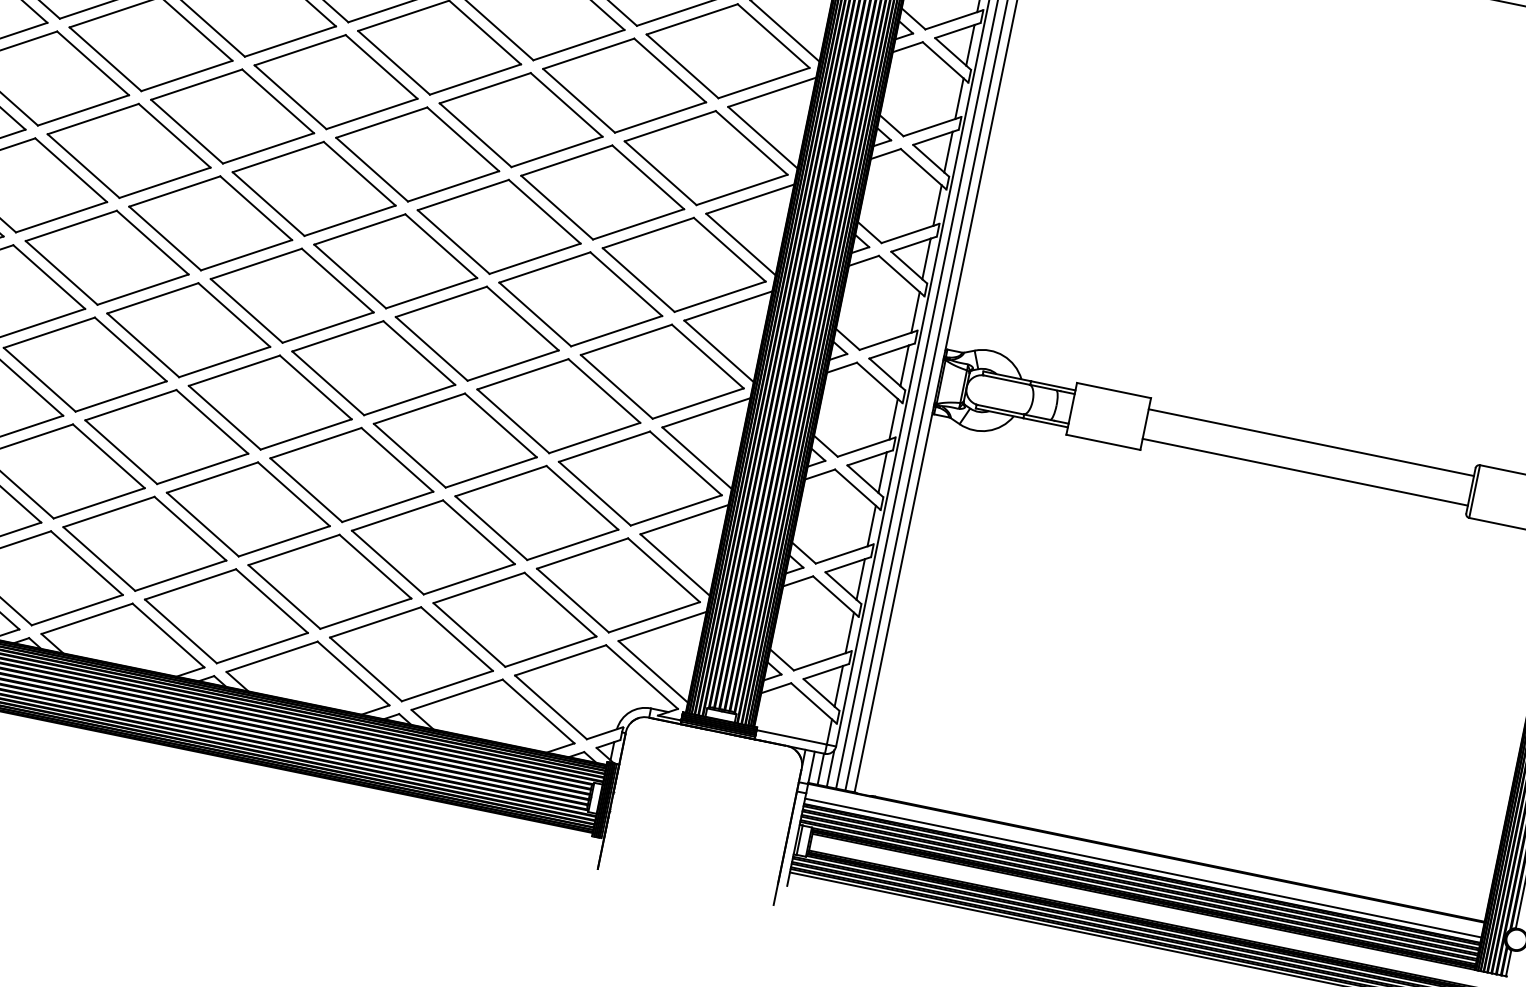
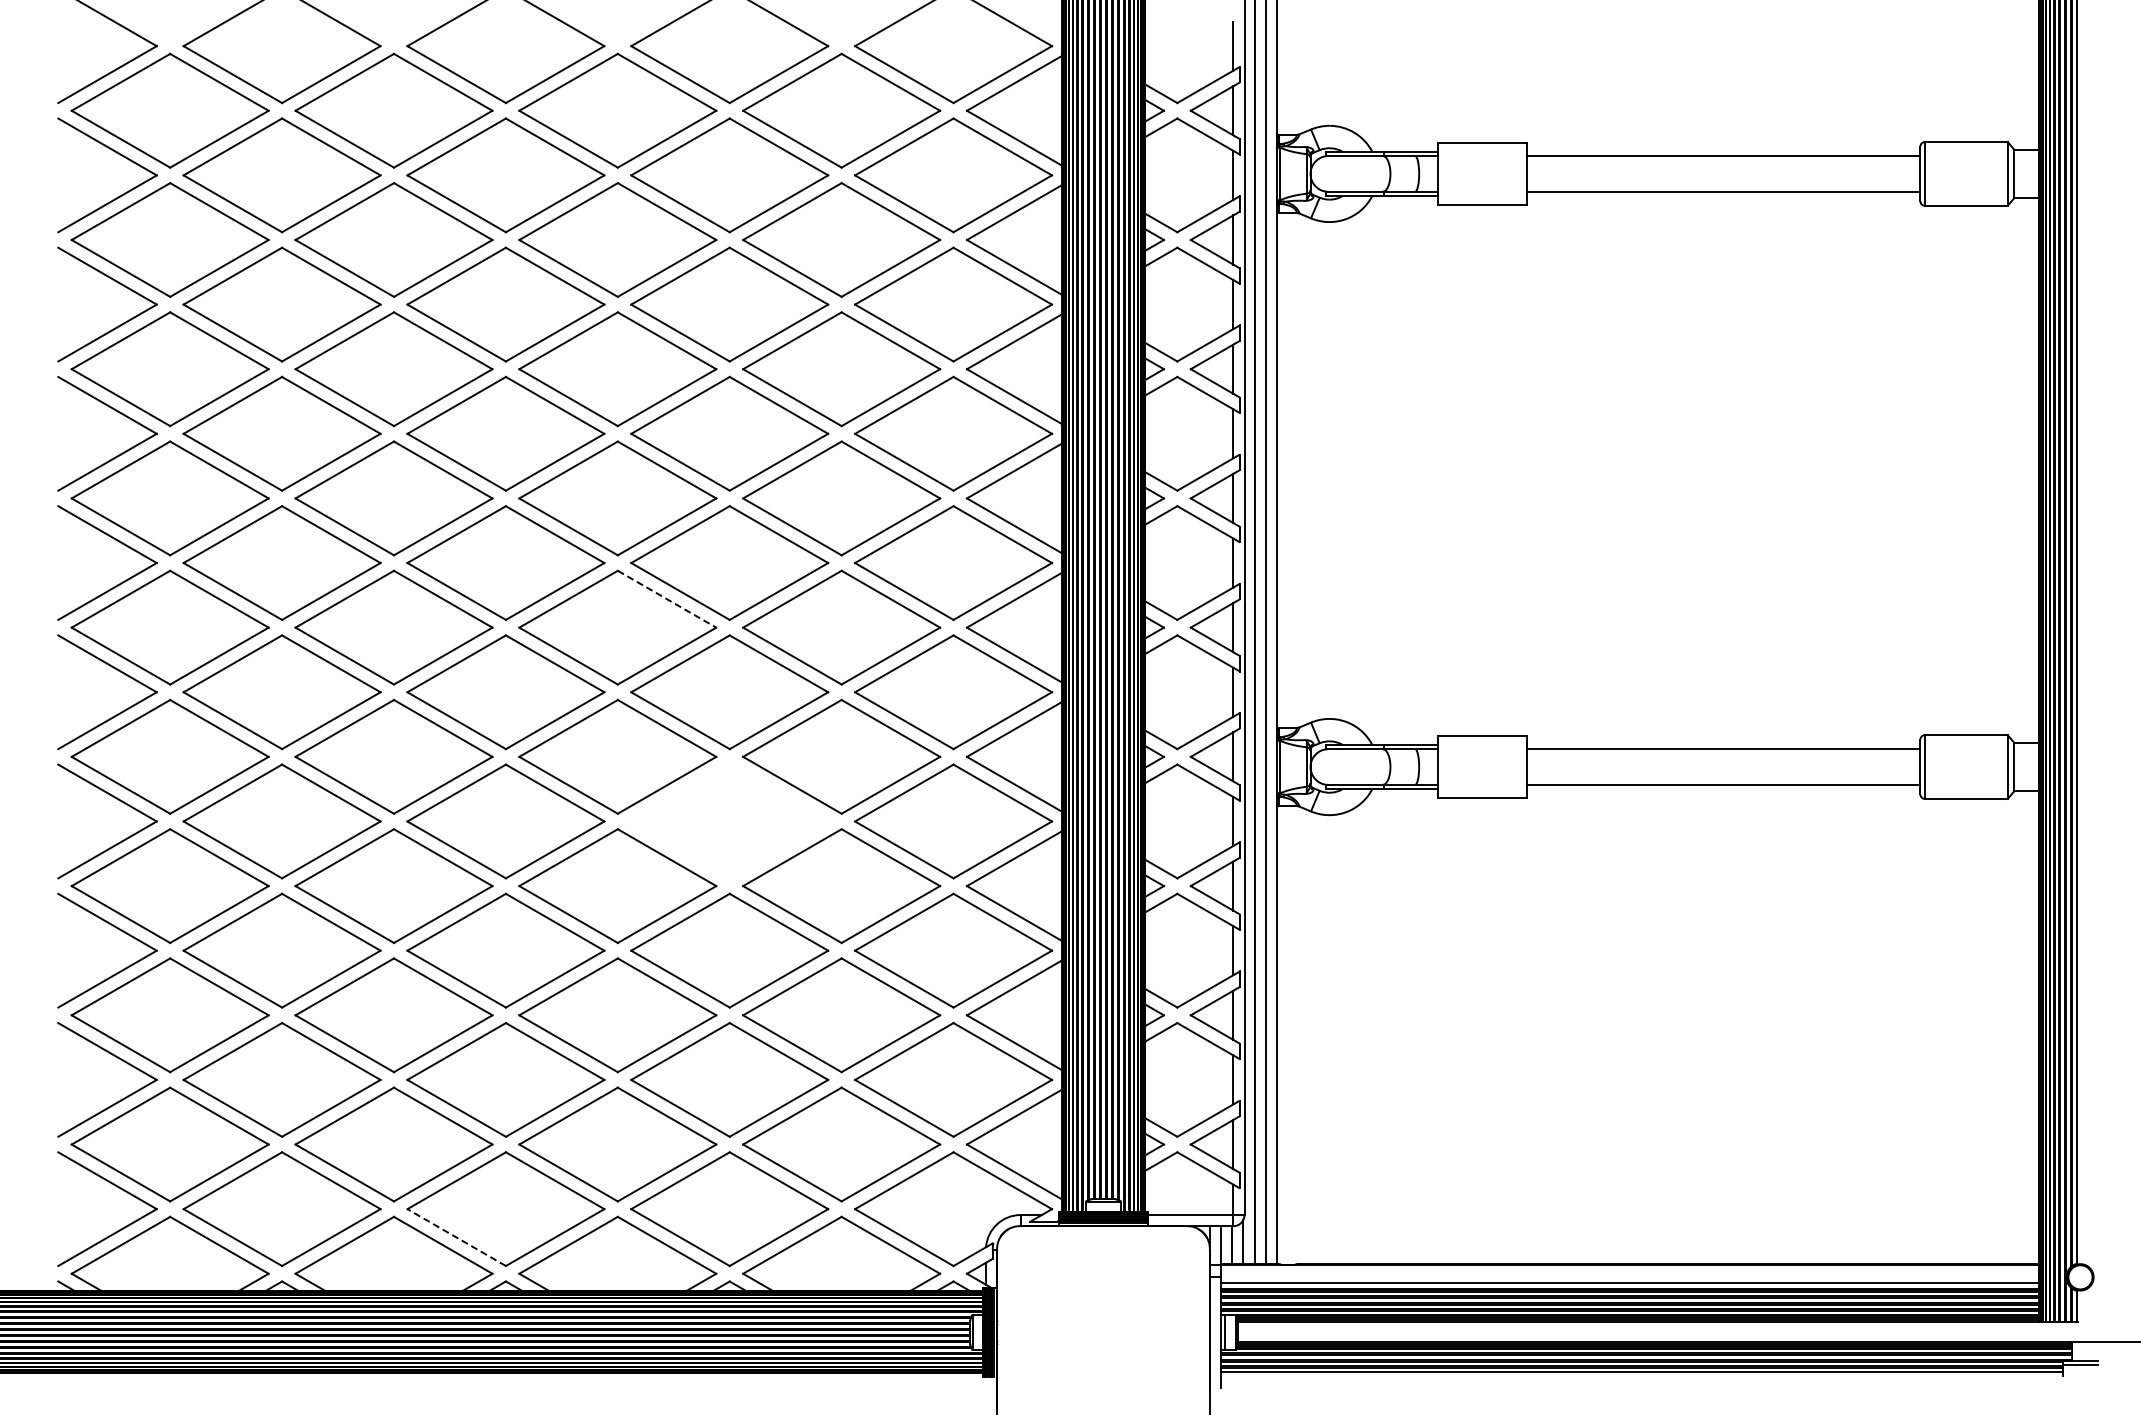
line: (463, 139) -> (667, 599), solid -> dashed
part: (477, 333) -> (729, 821), removed
line: (180, 631) -> (456, 1237), solid -> dashed

